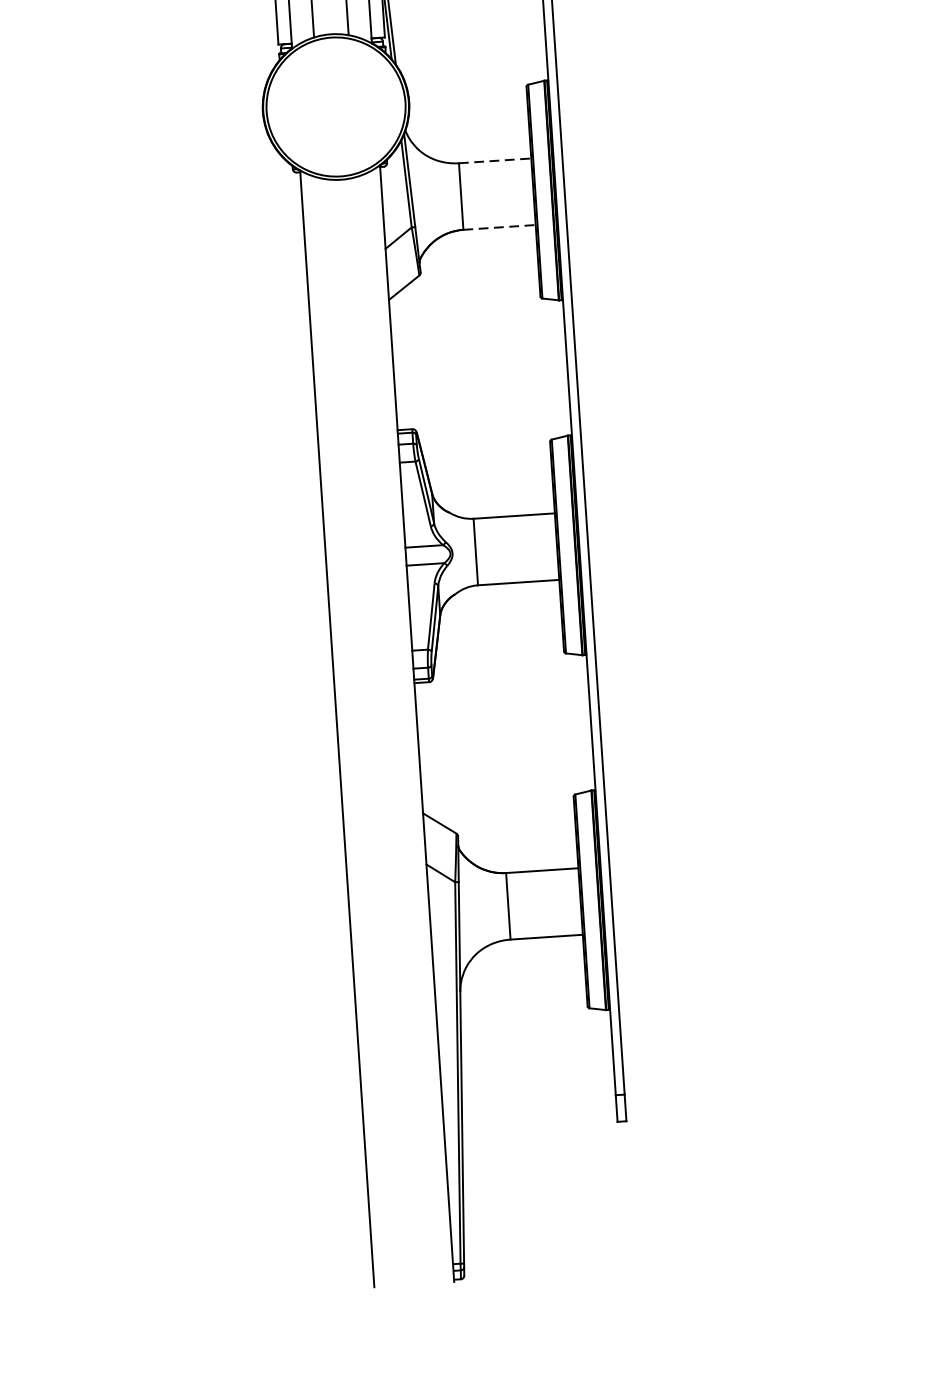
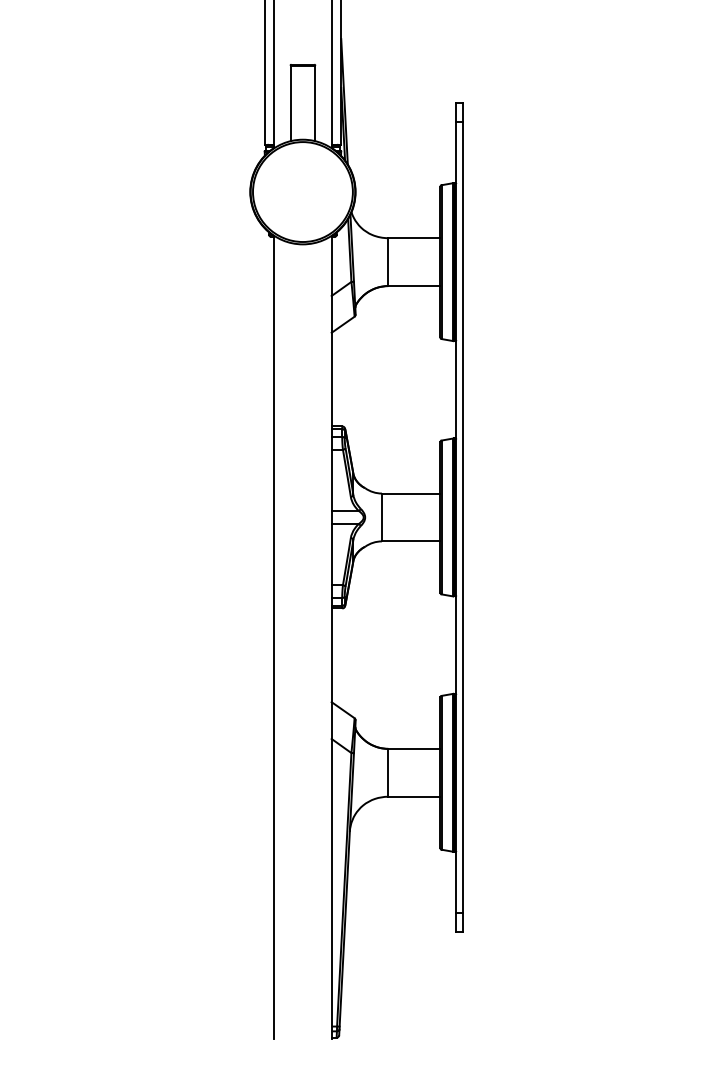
line: (495, 161) -> (414, 238), dashed -> solid
line: (499, 228) -> (414, 286), dashed -> solid

